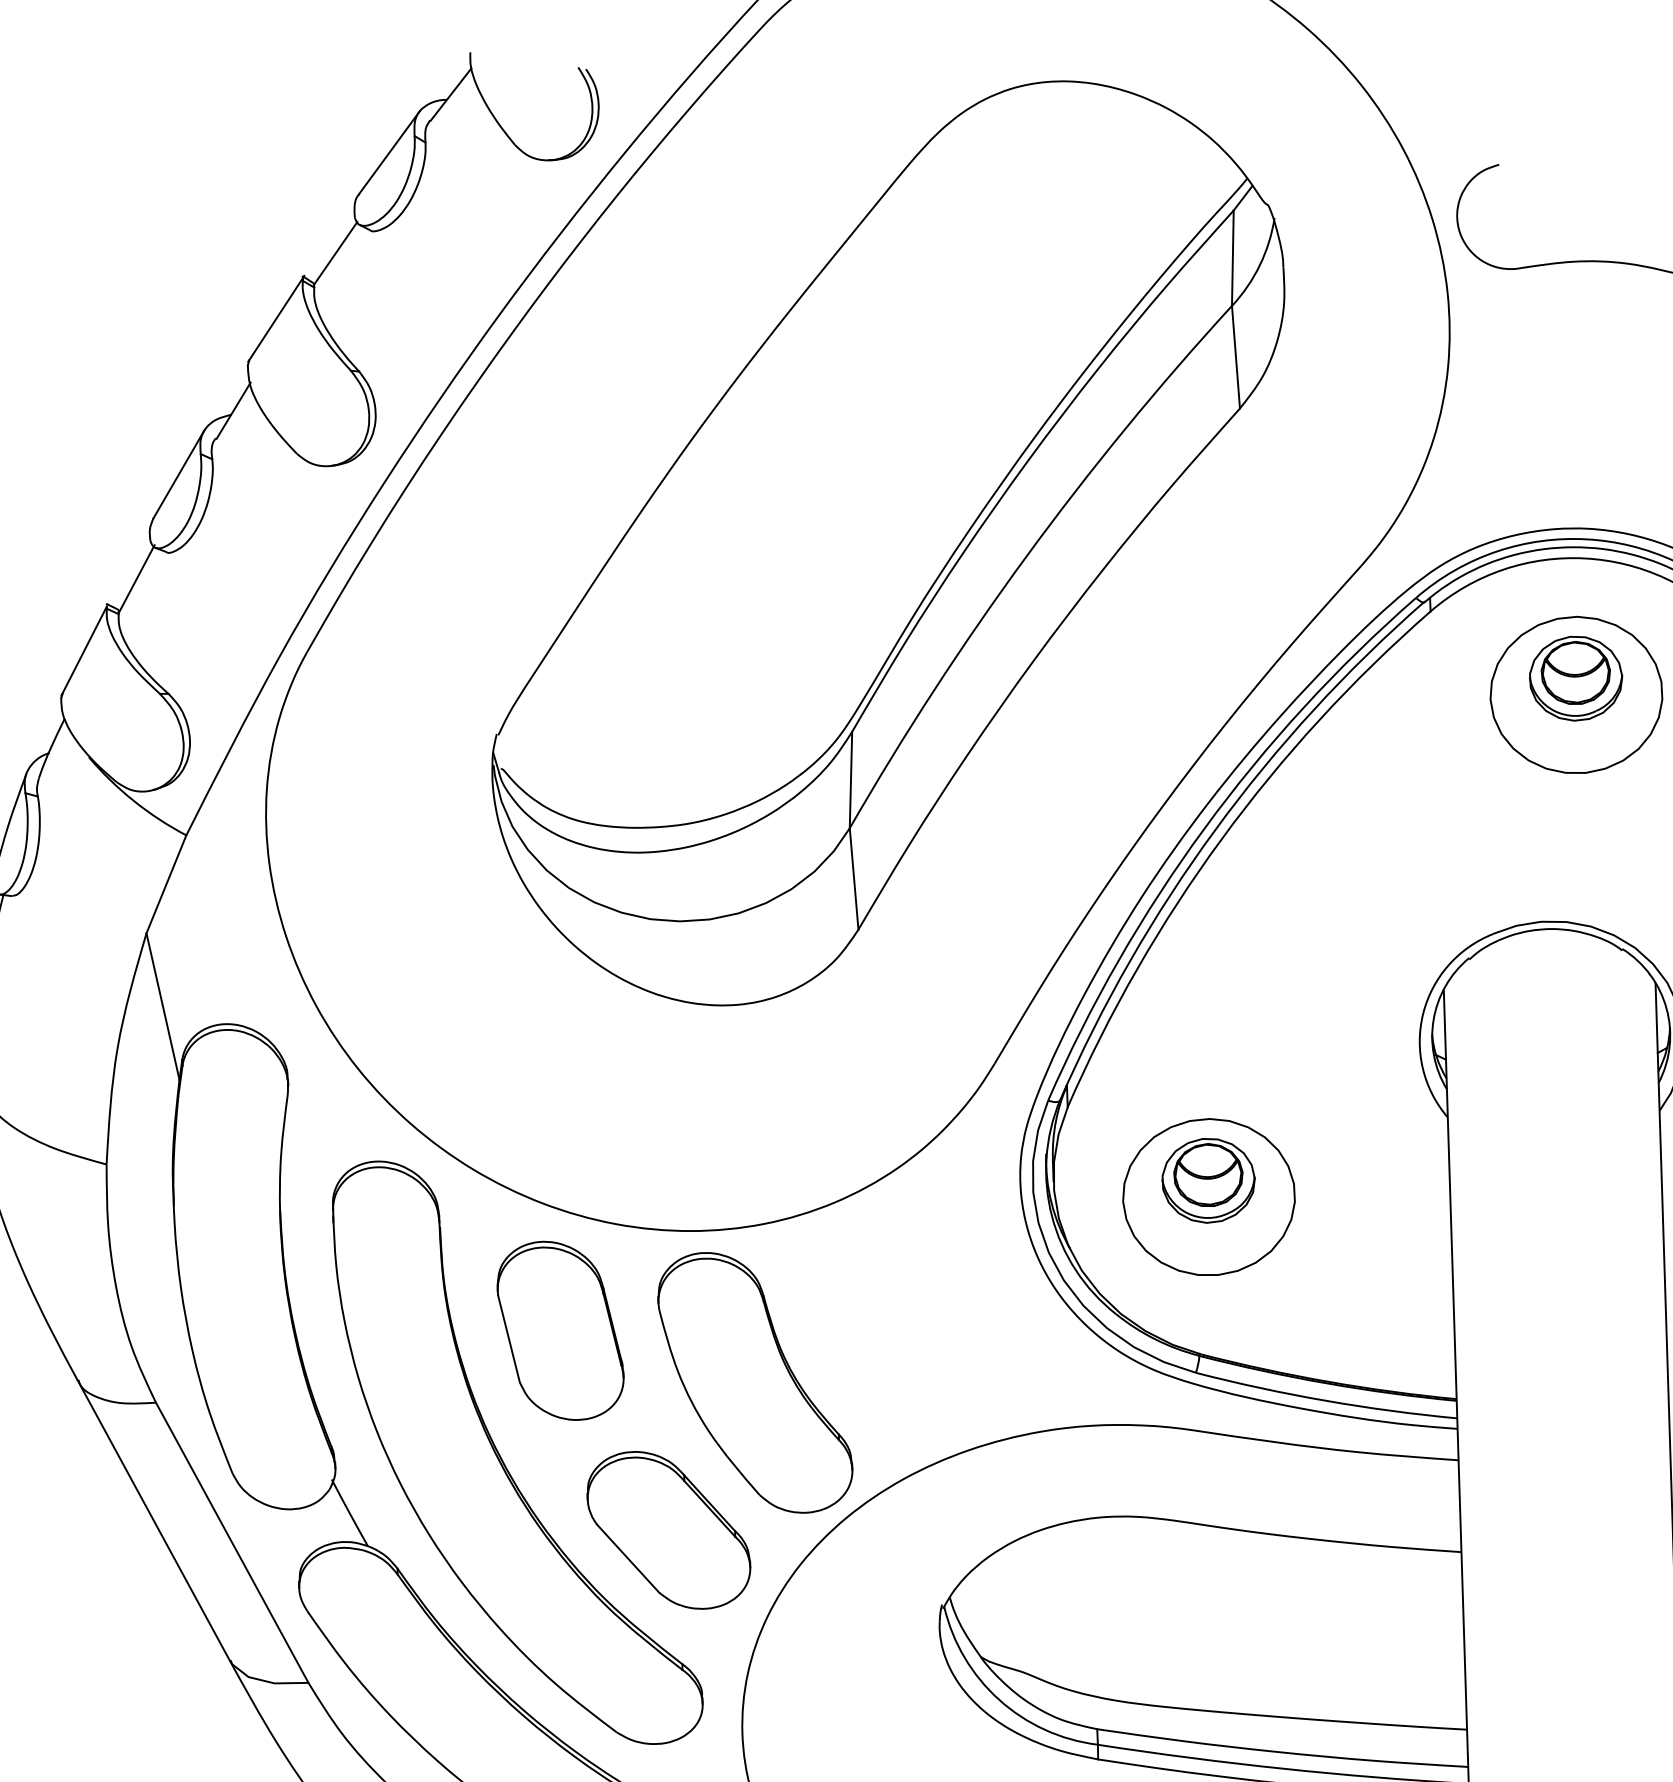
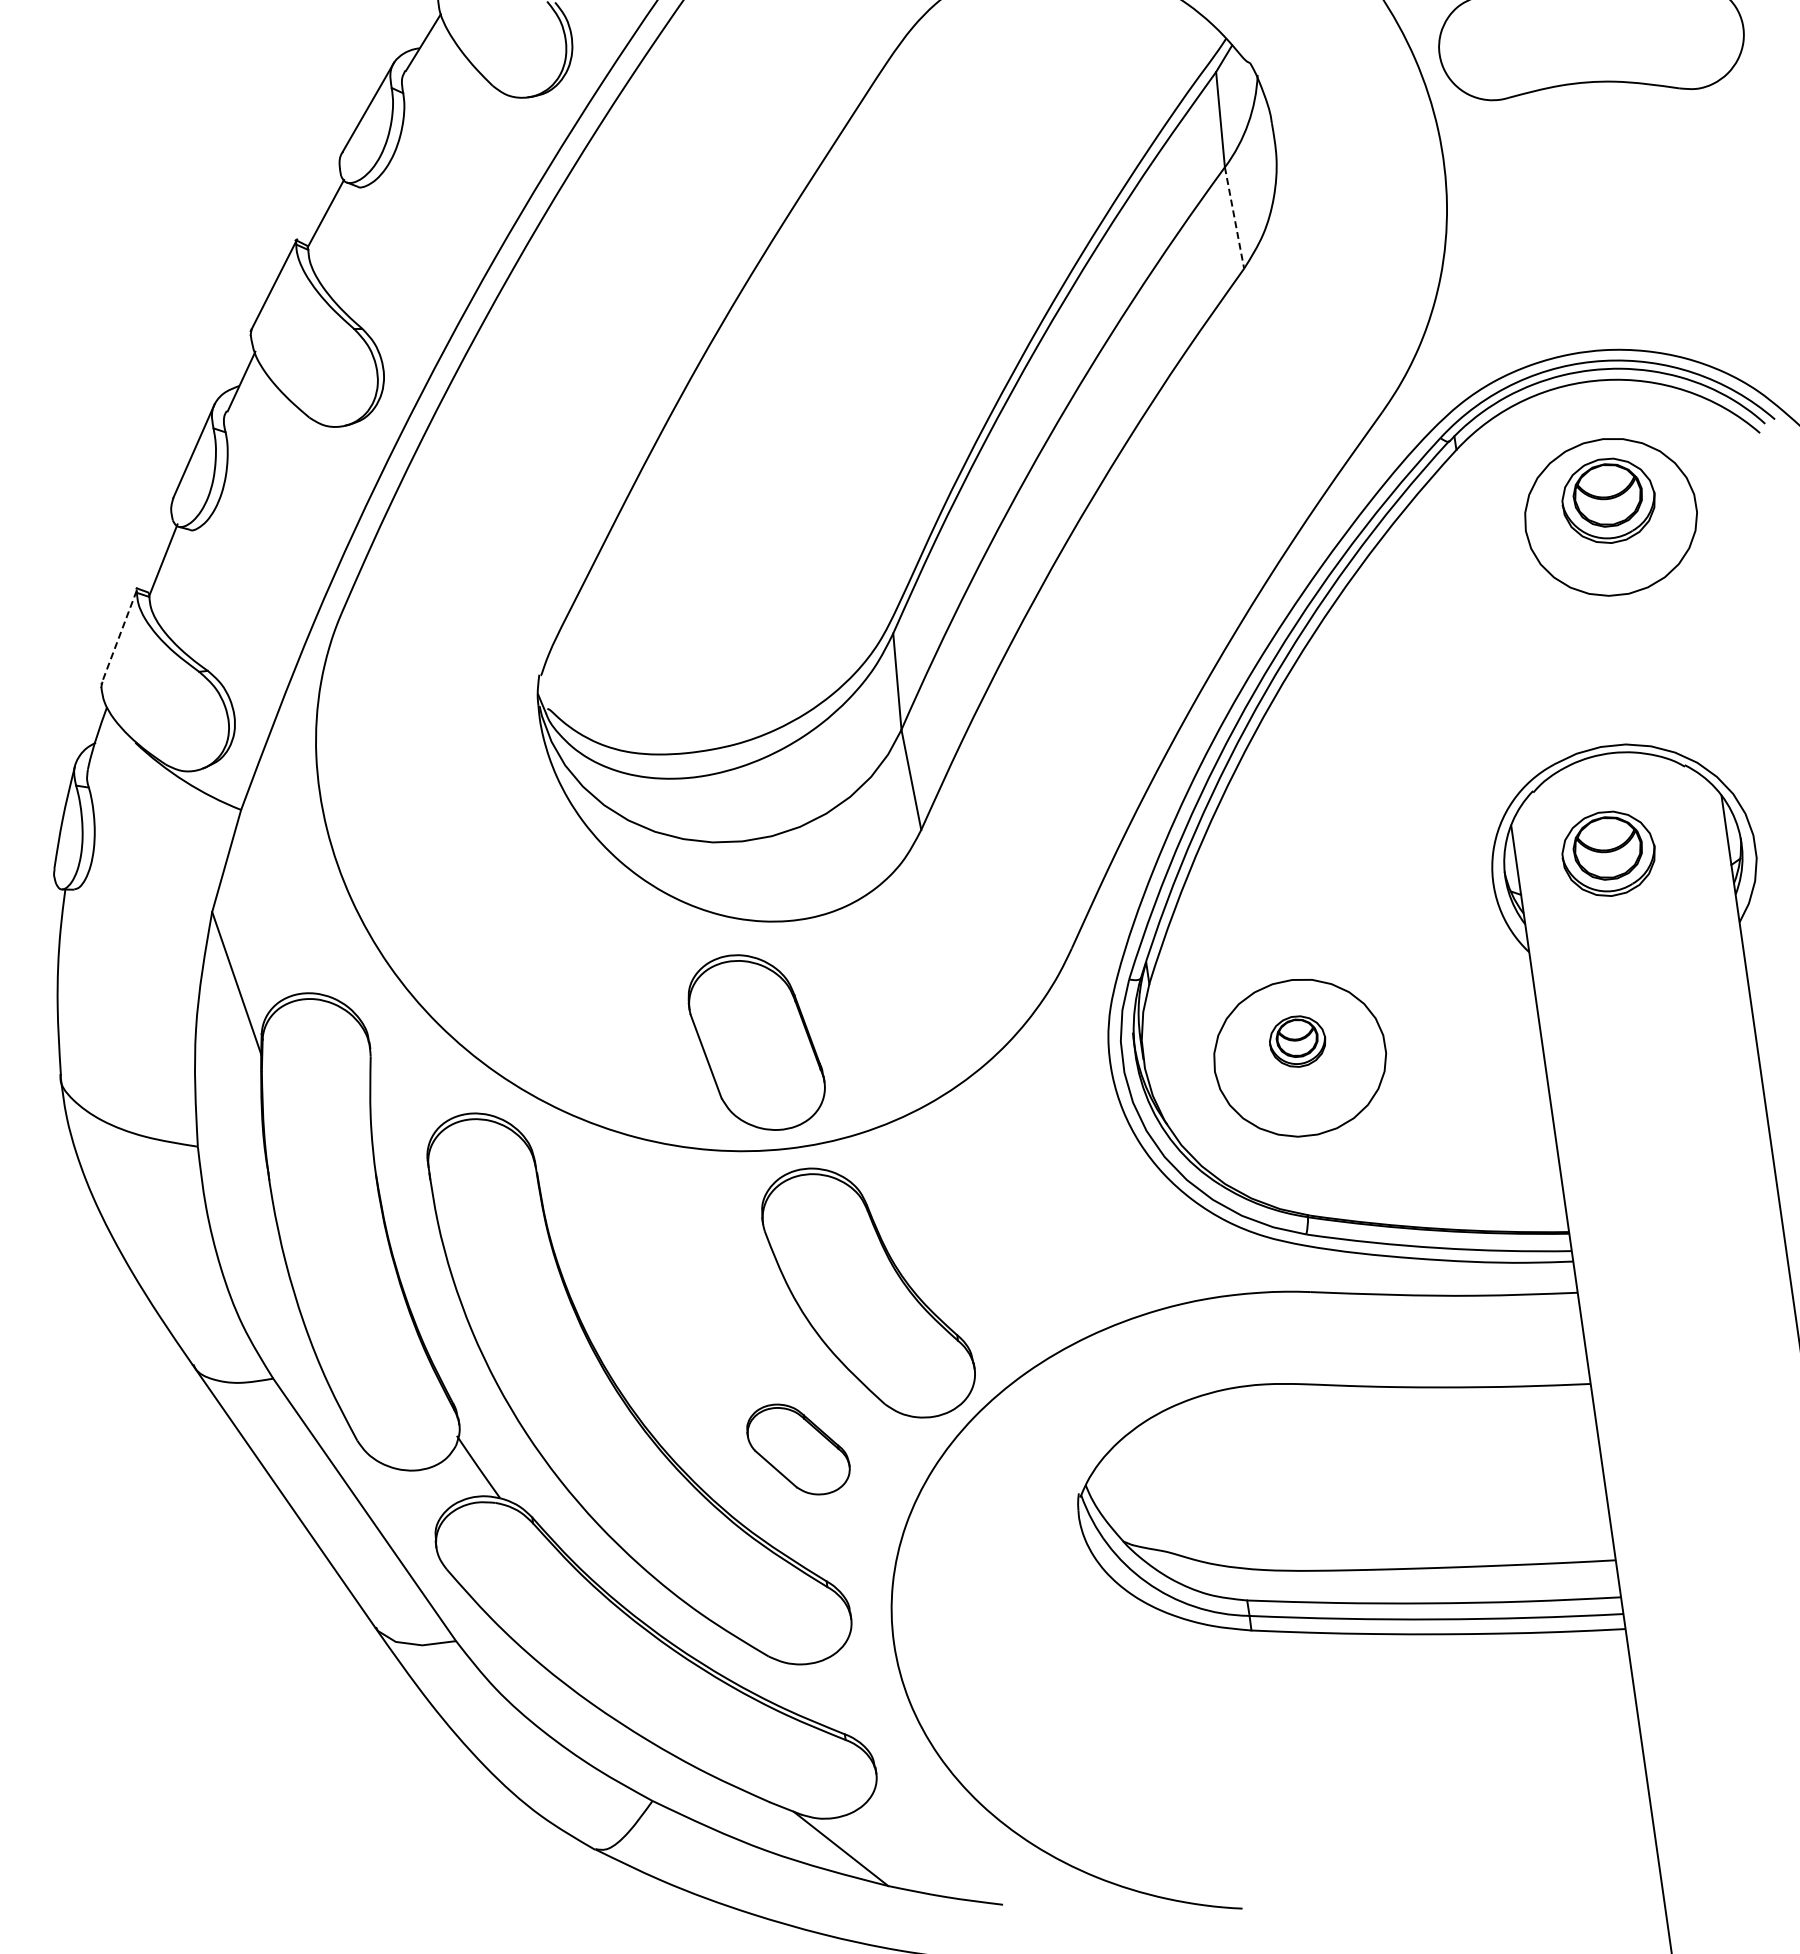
line: (1236, 356) -> (1234, 217), solid -> dashed
line: (83, 651) -> (118, 638), solid -> dashed
part: (1537, 1028) -> (1608, 853), added
part: (1208, 1180) -> (1297, 1041), size x0.6
part: (560, 1330) -> (756, 1042), moved
part: (668, 1530) -> (798, 1449), size x0.6

